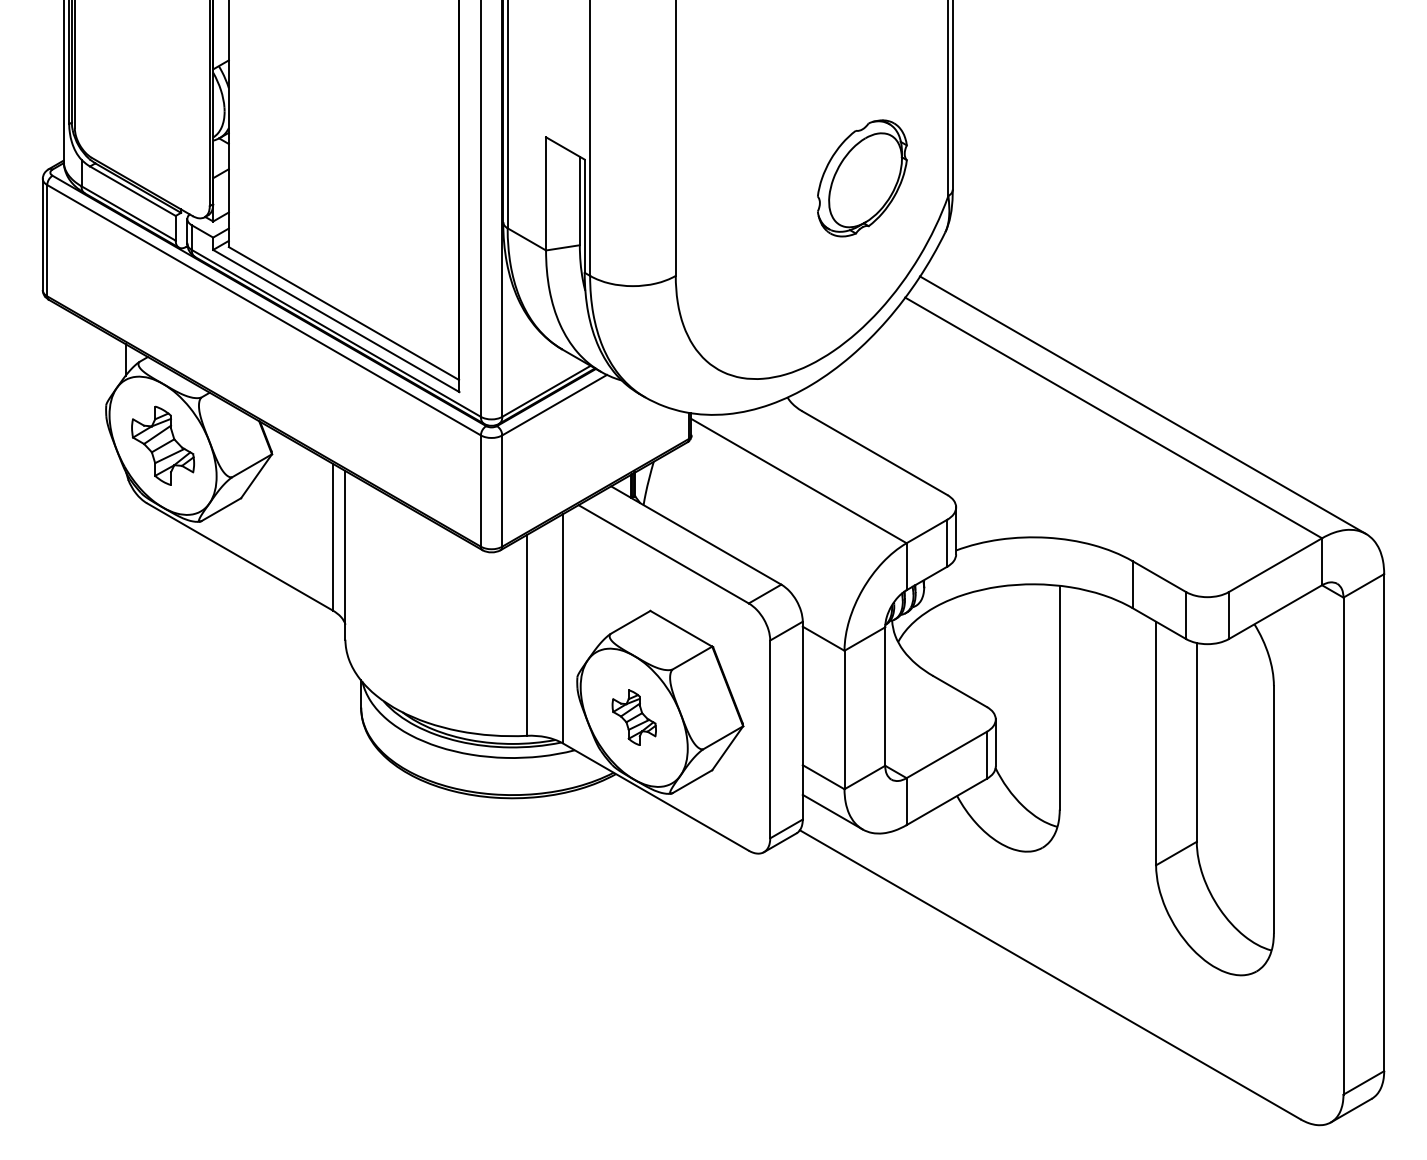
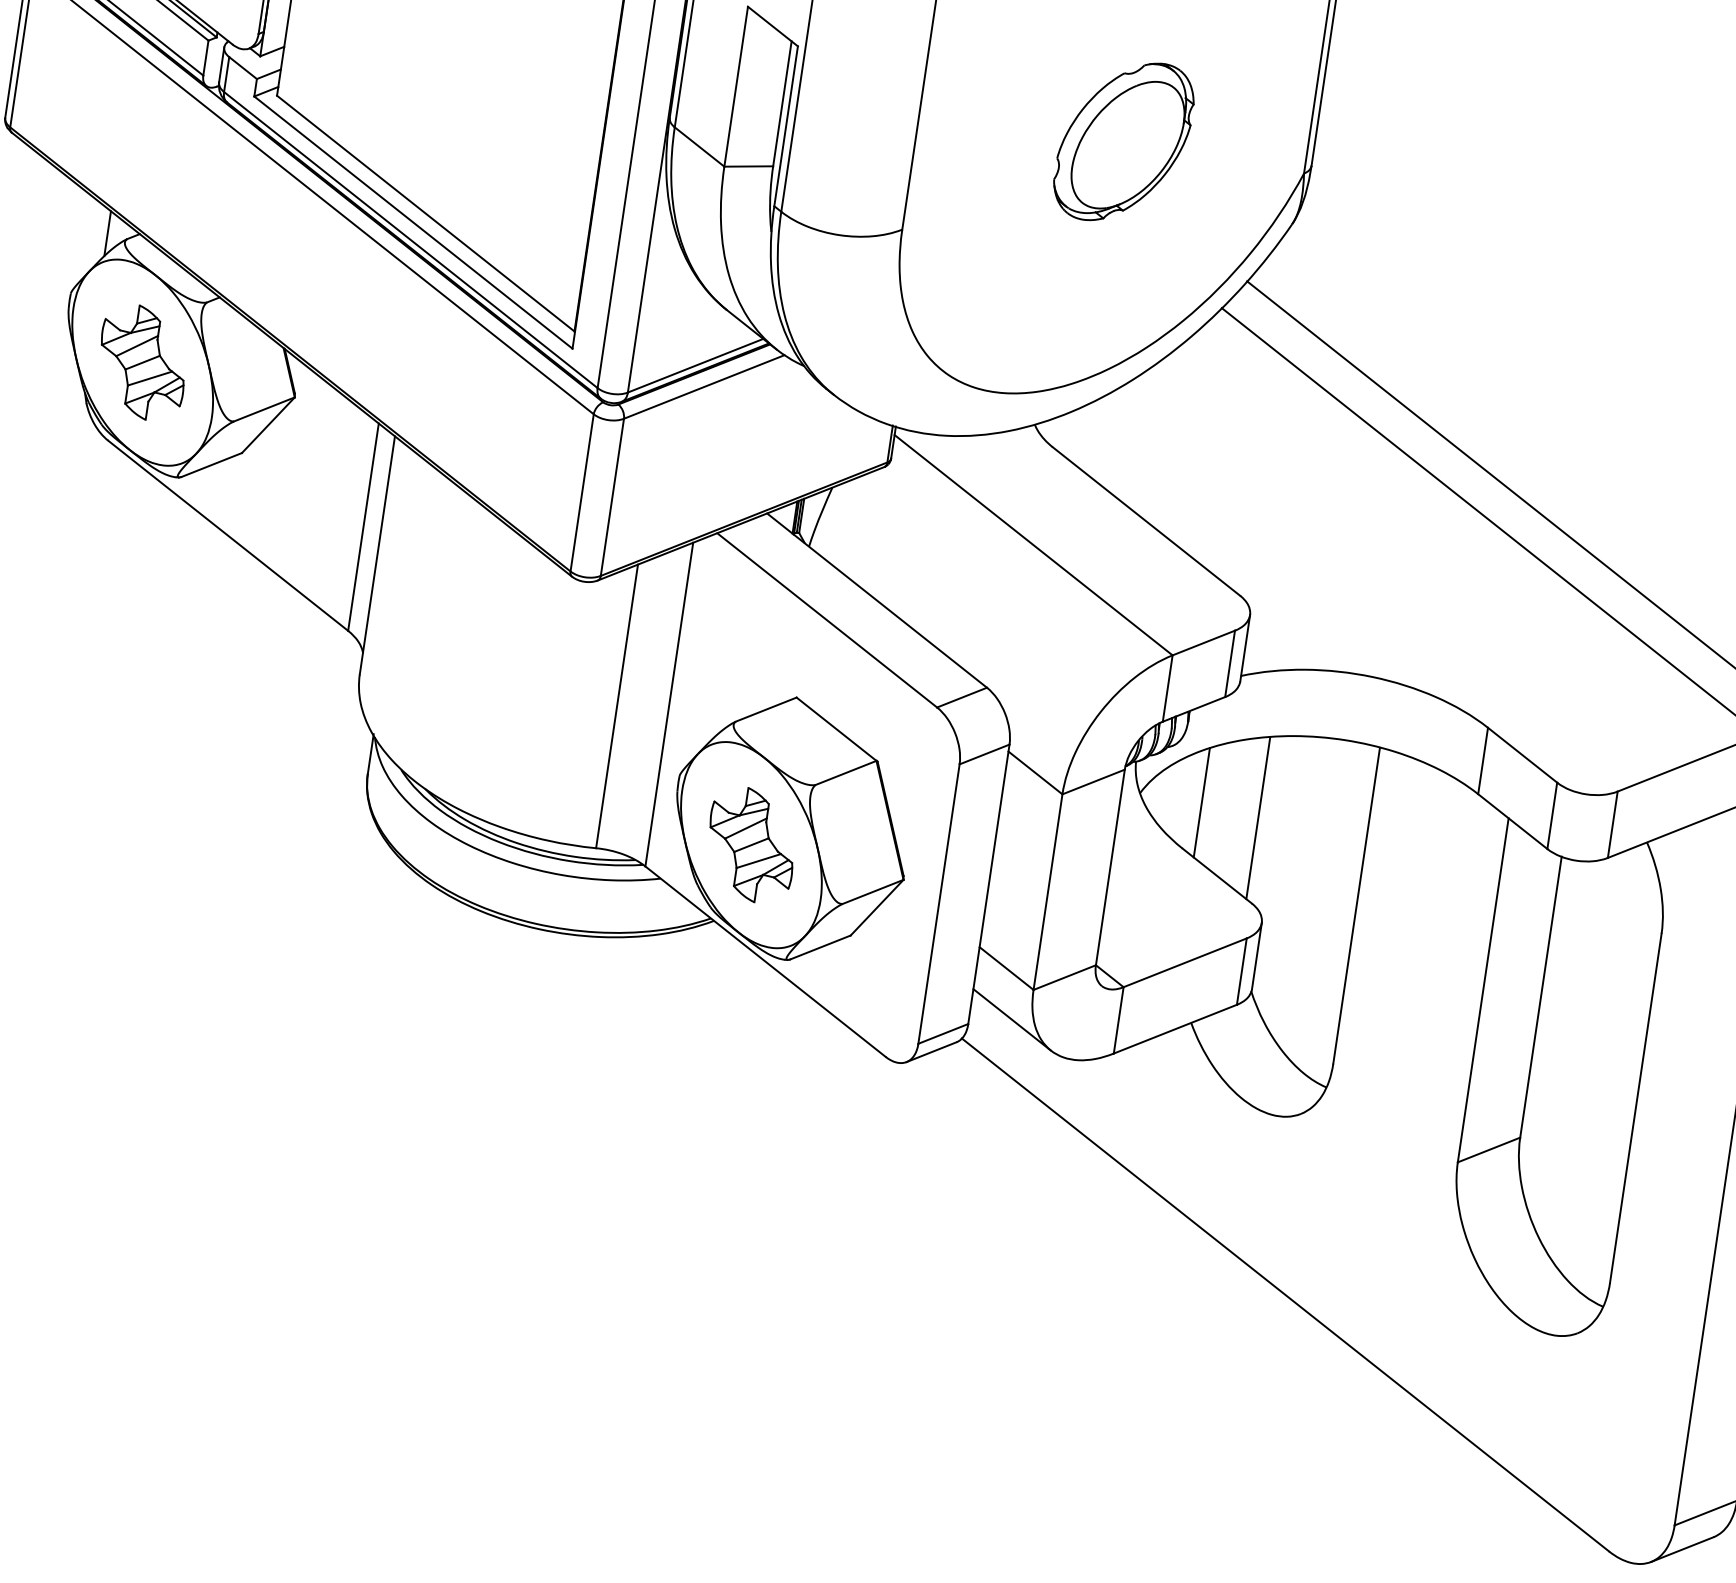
part: (862, 178) -> (1124, 142), moved
line: (941, 642) -> (1201, 802), added
line: (982, 646) -> (1258, 817), added
part: (634, 717) -> (751, 844), size x1.43

